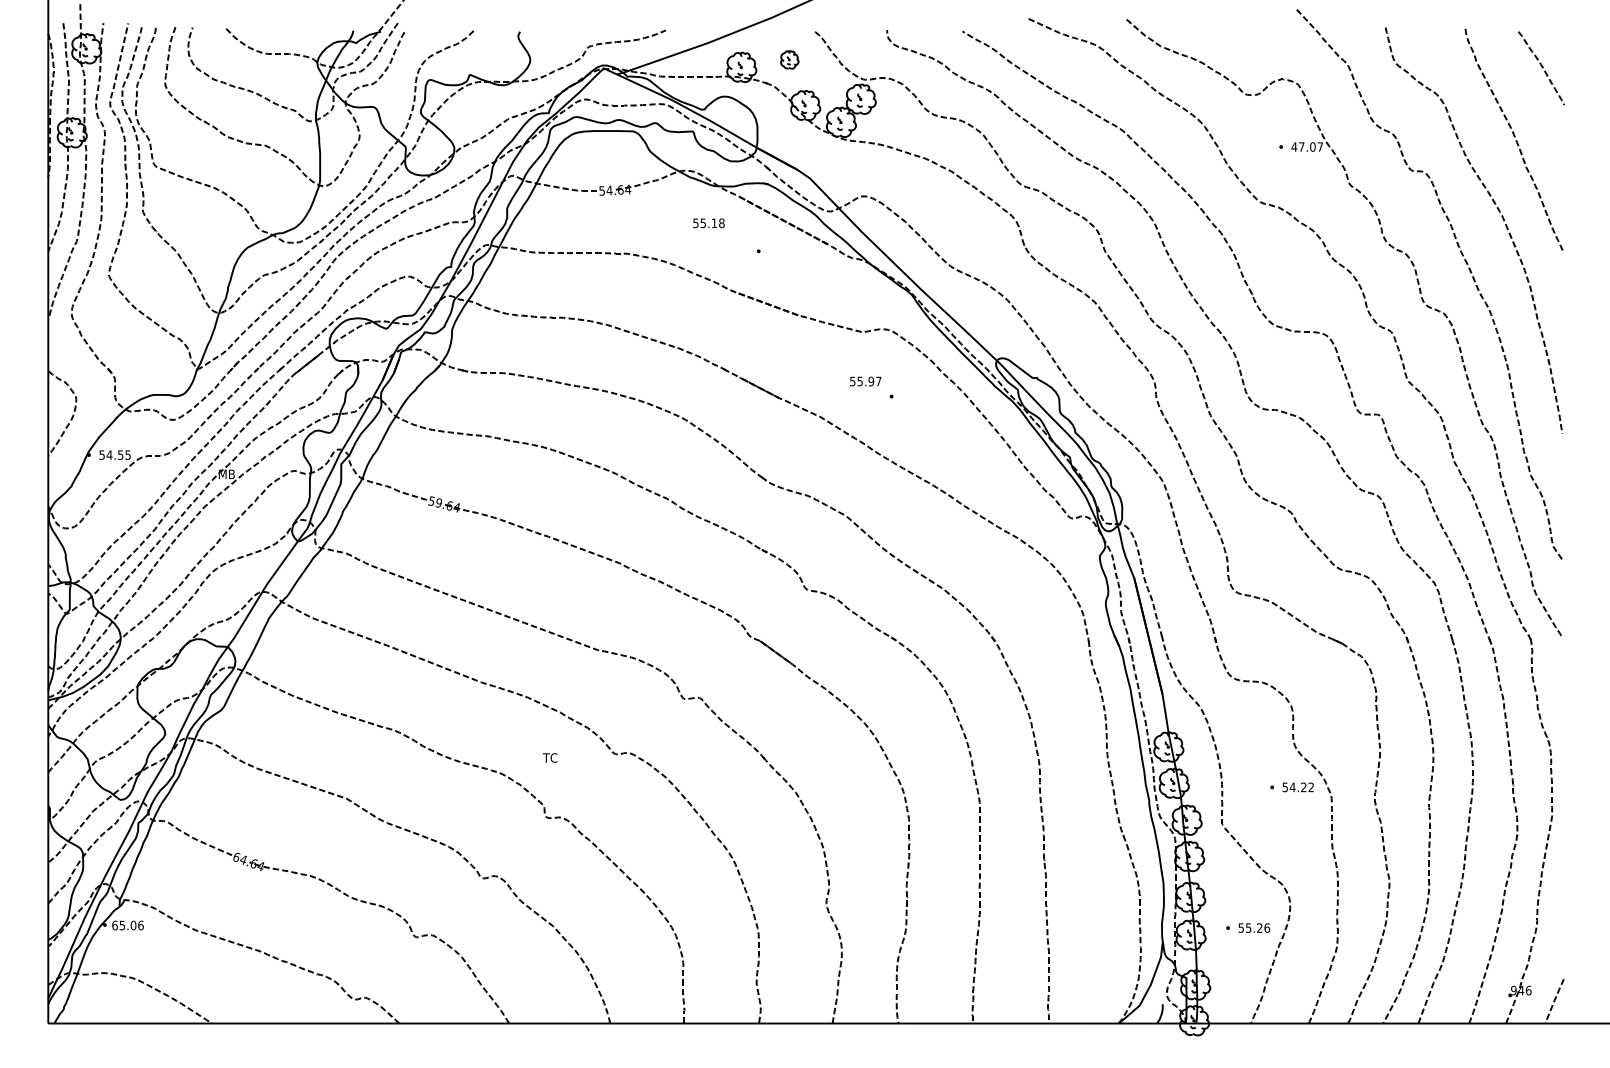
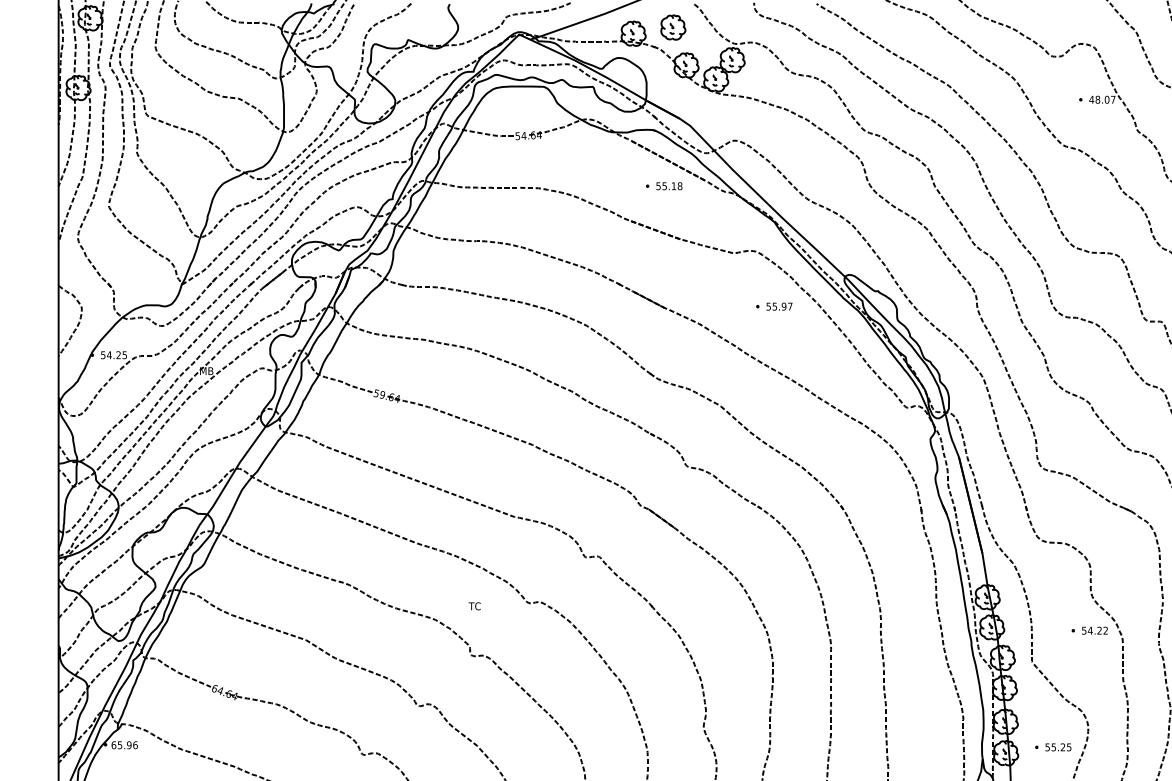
part: (789, 59) -> (673, 27), size x1.67
text: (1301, 146) -> (1097, 99), 47.07 -> 48.07
text: (708, 223) -> (669, 186), moved
text: (865, 381) -> (779, 306), moved
text: (120, 454) -> (118, 354), 54.55 -> 54.25
text: (133, 925) -> (129, 745), 65.06 -> 65.96
text: (1267, 927) -> (1069, 746), 55.26 -> 55.25

